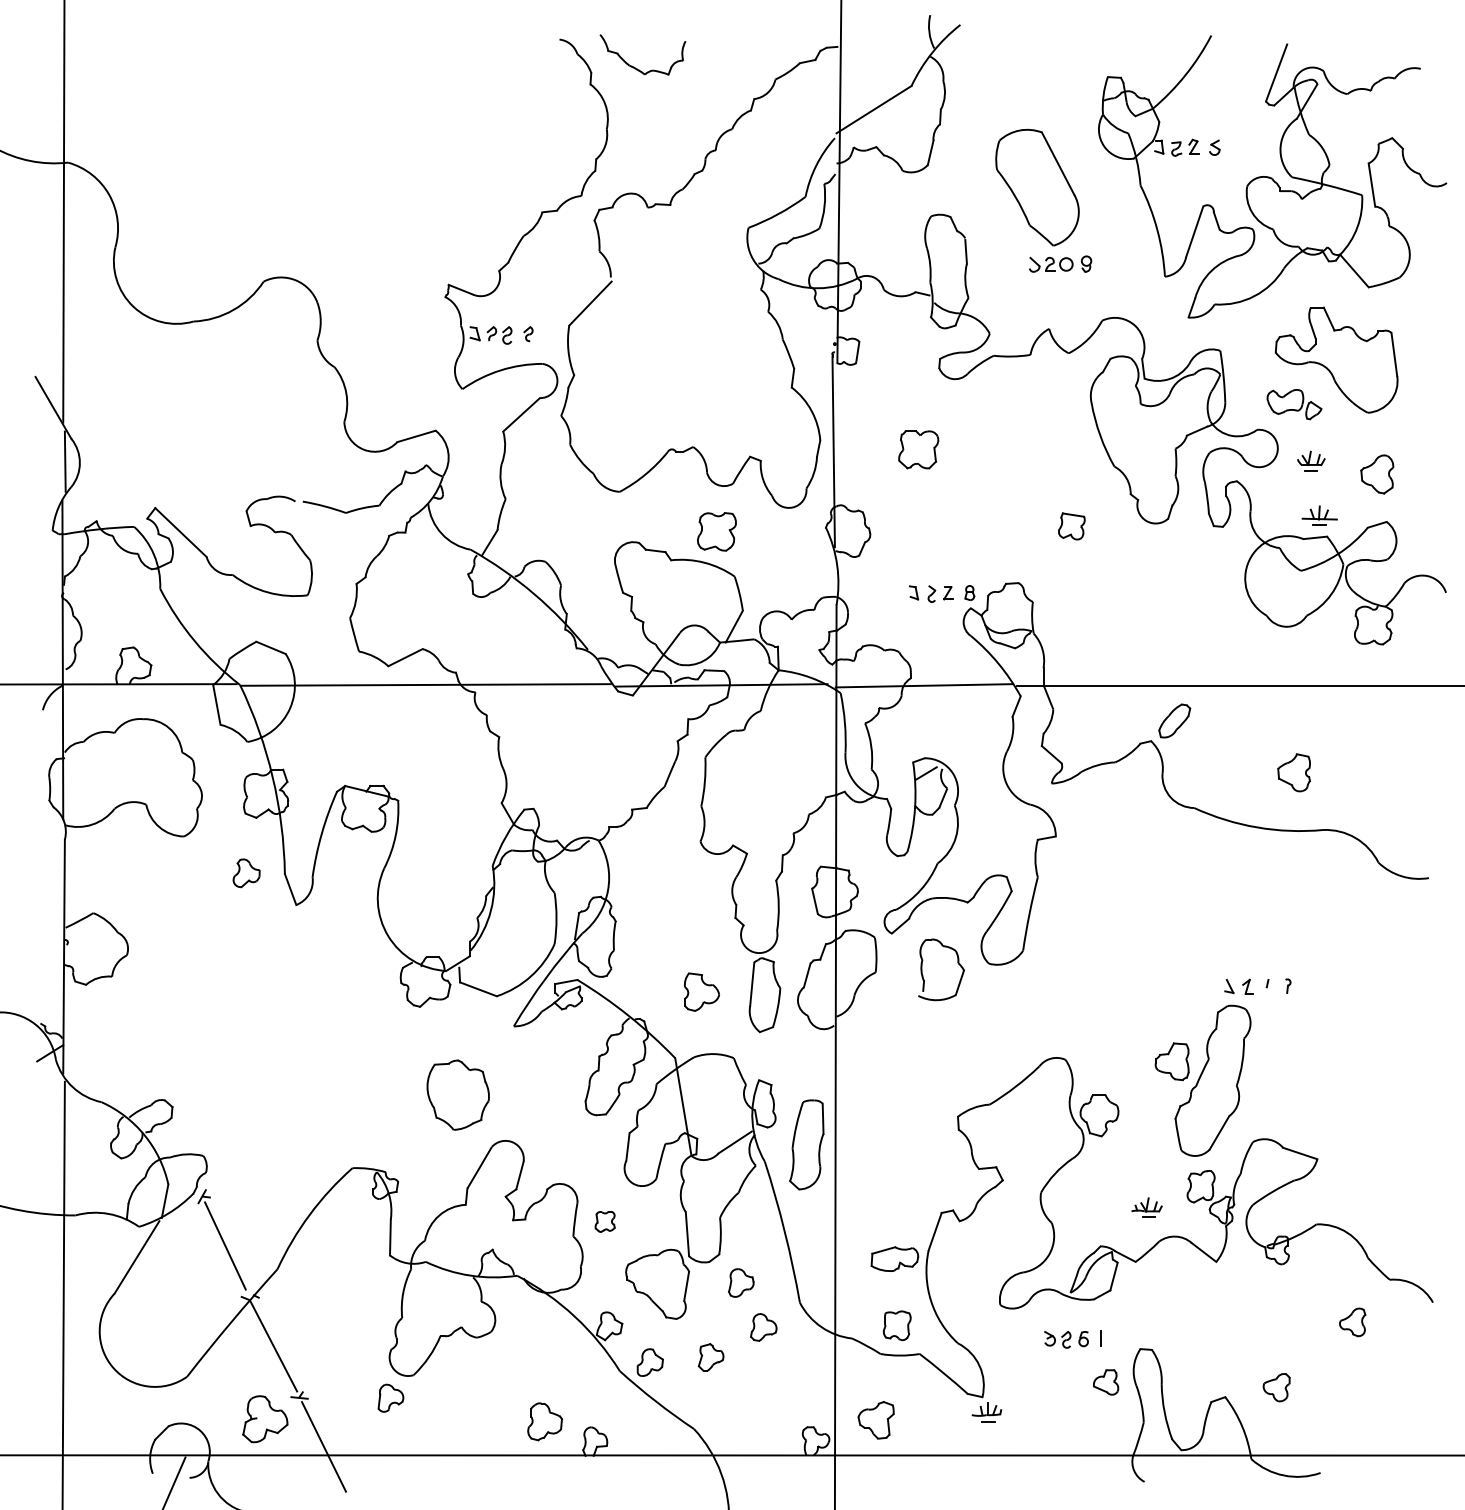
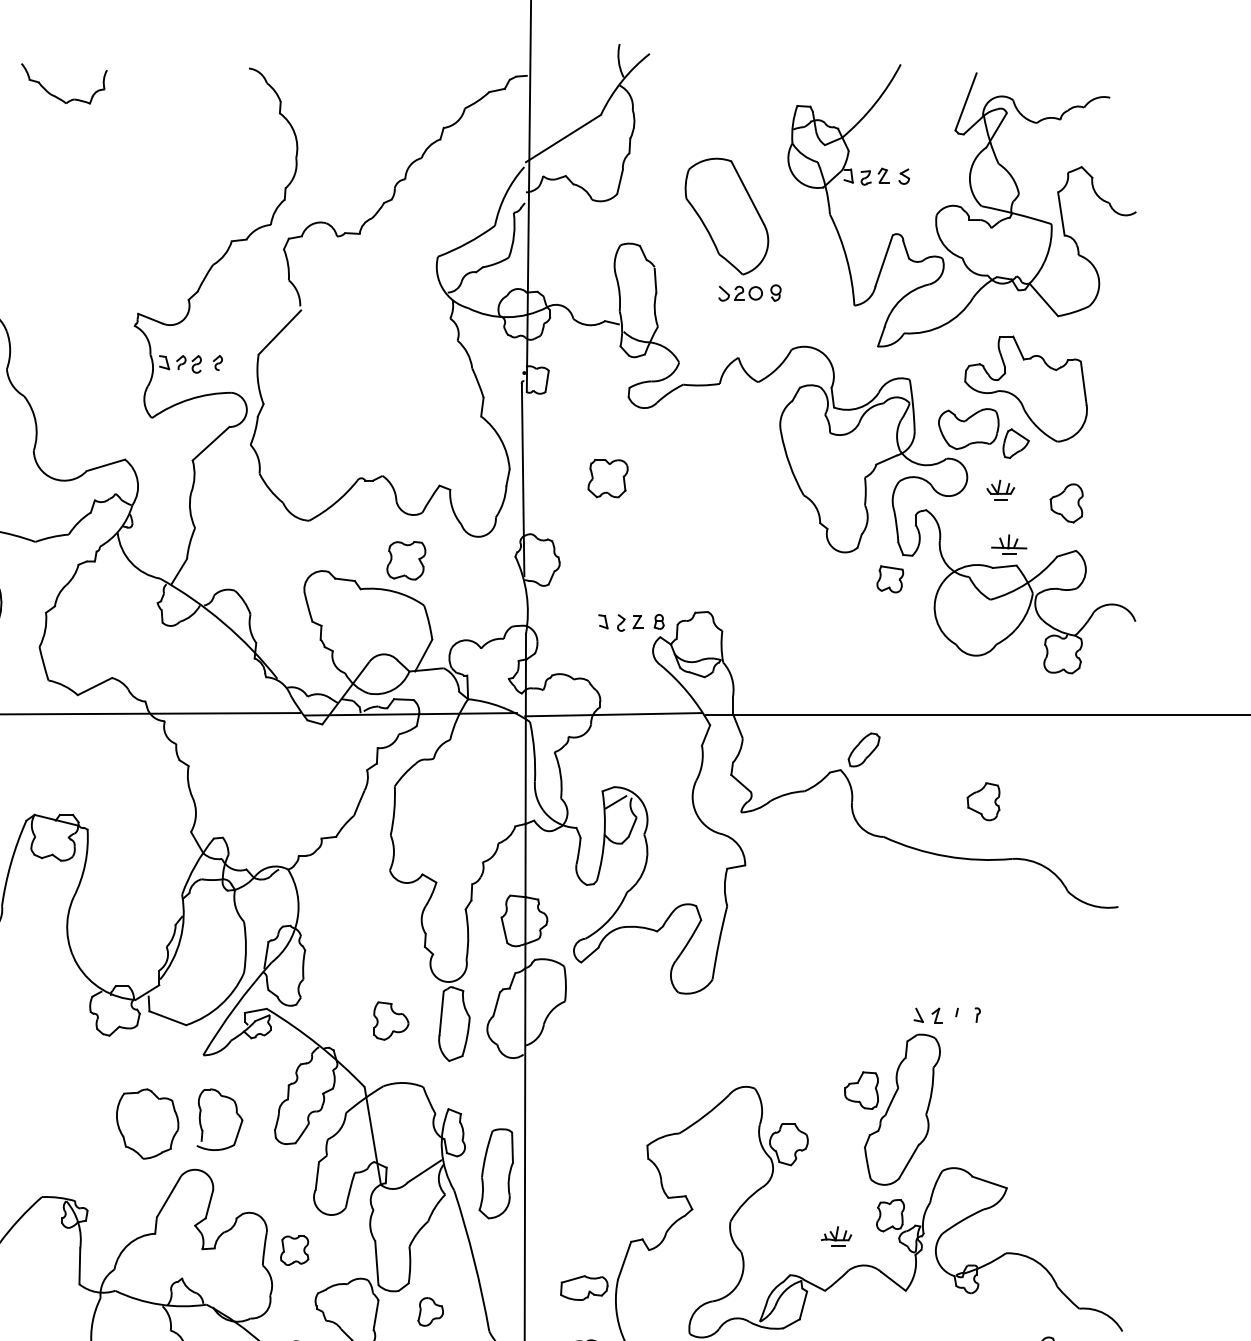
part: (634, 66) -> (55, 95), moved
part: (1294, 404) -> (983, 433), size x1.67
part: (1071, 526) -> (889, 579), moved
part: (957, 963) -> (235, 1113), moved
part: (604, 1221) -> (293, 1250), size x1.43

